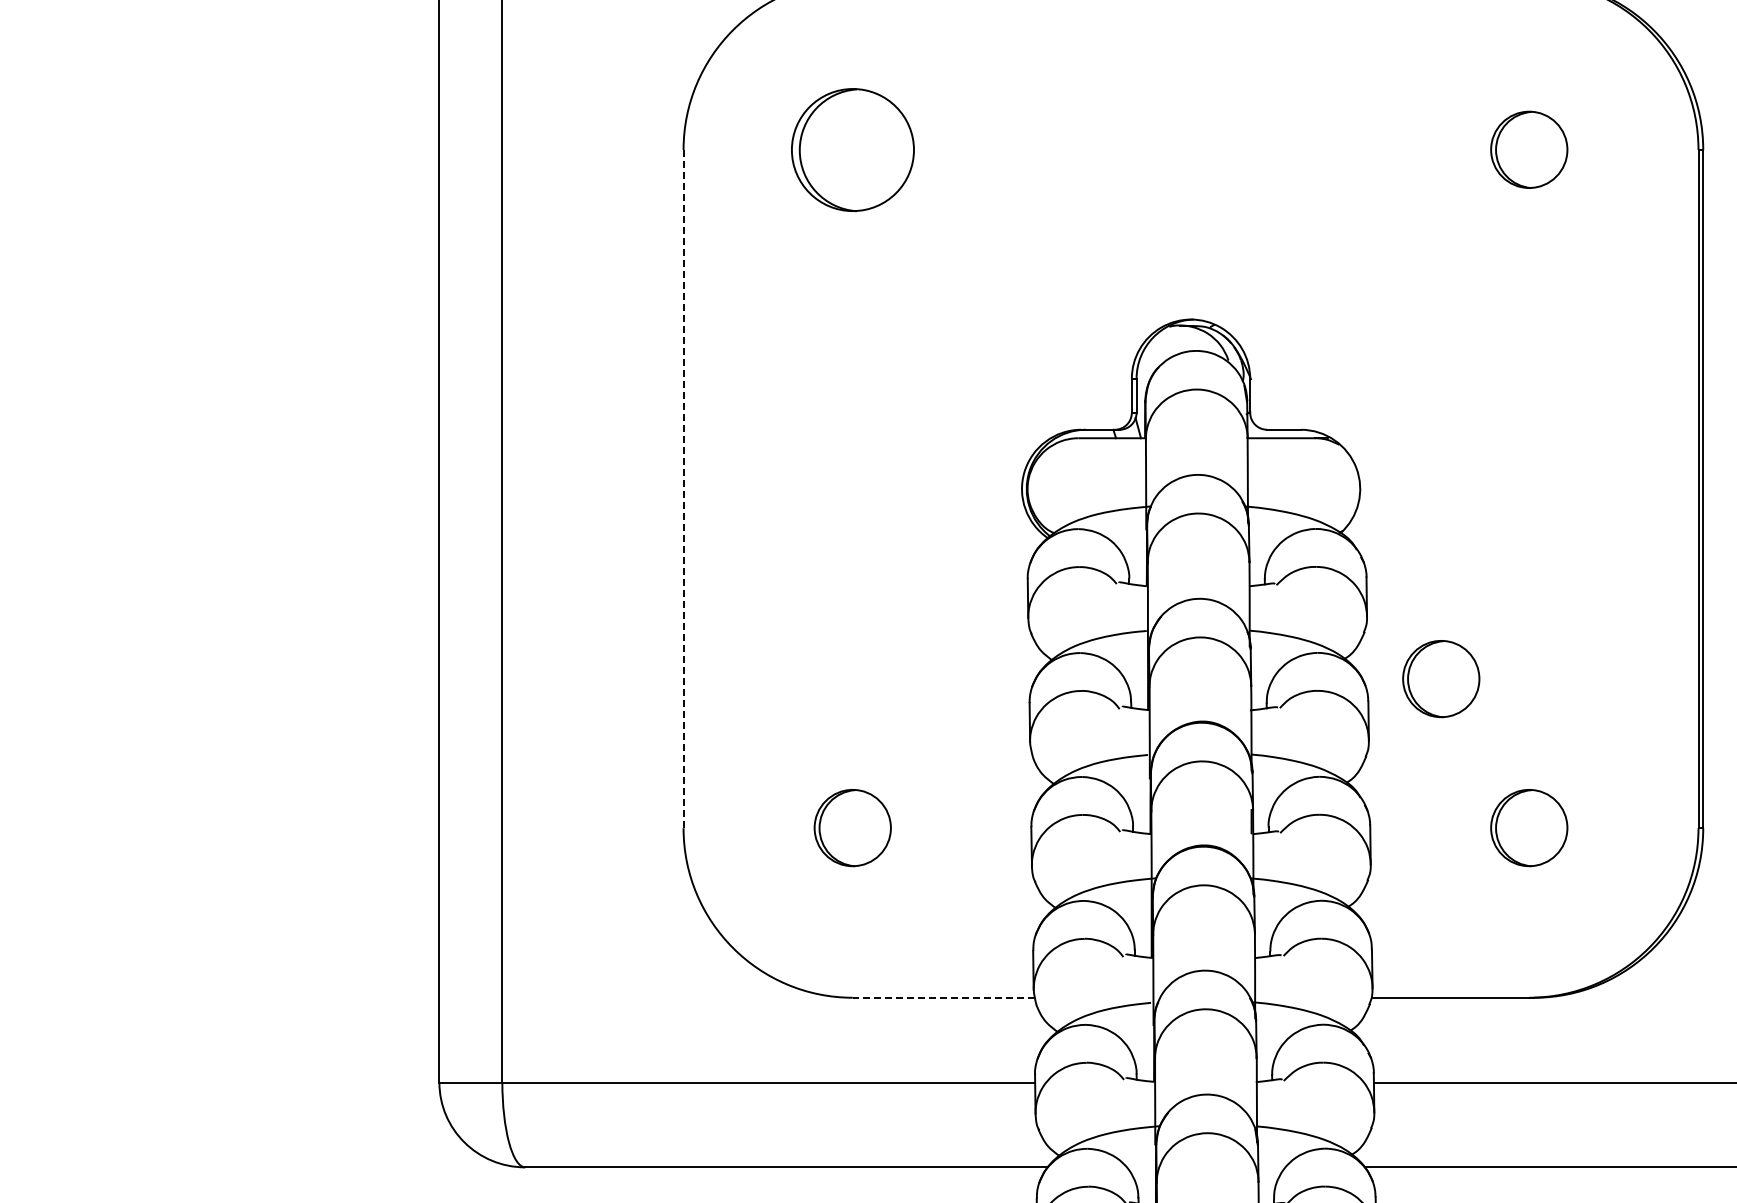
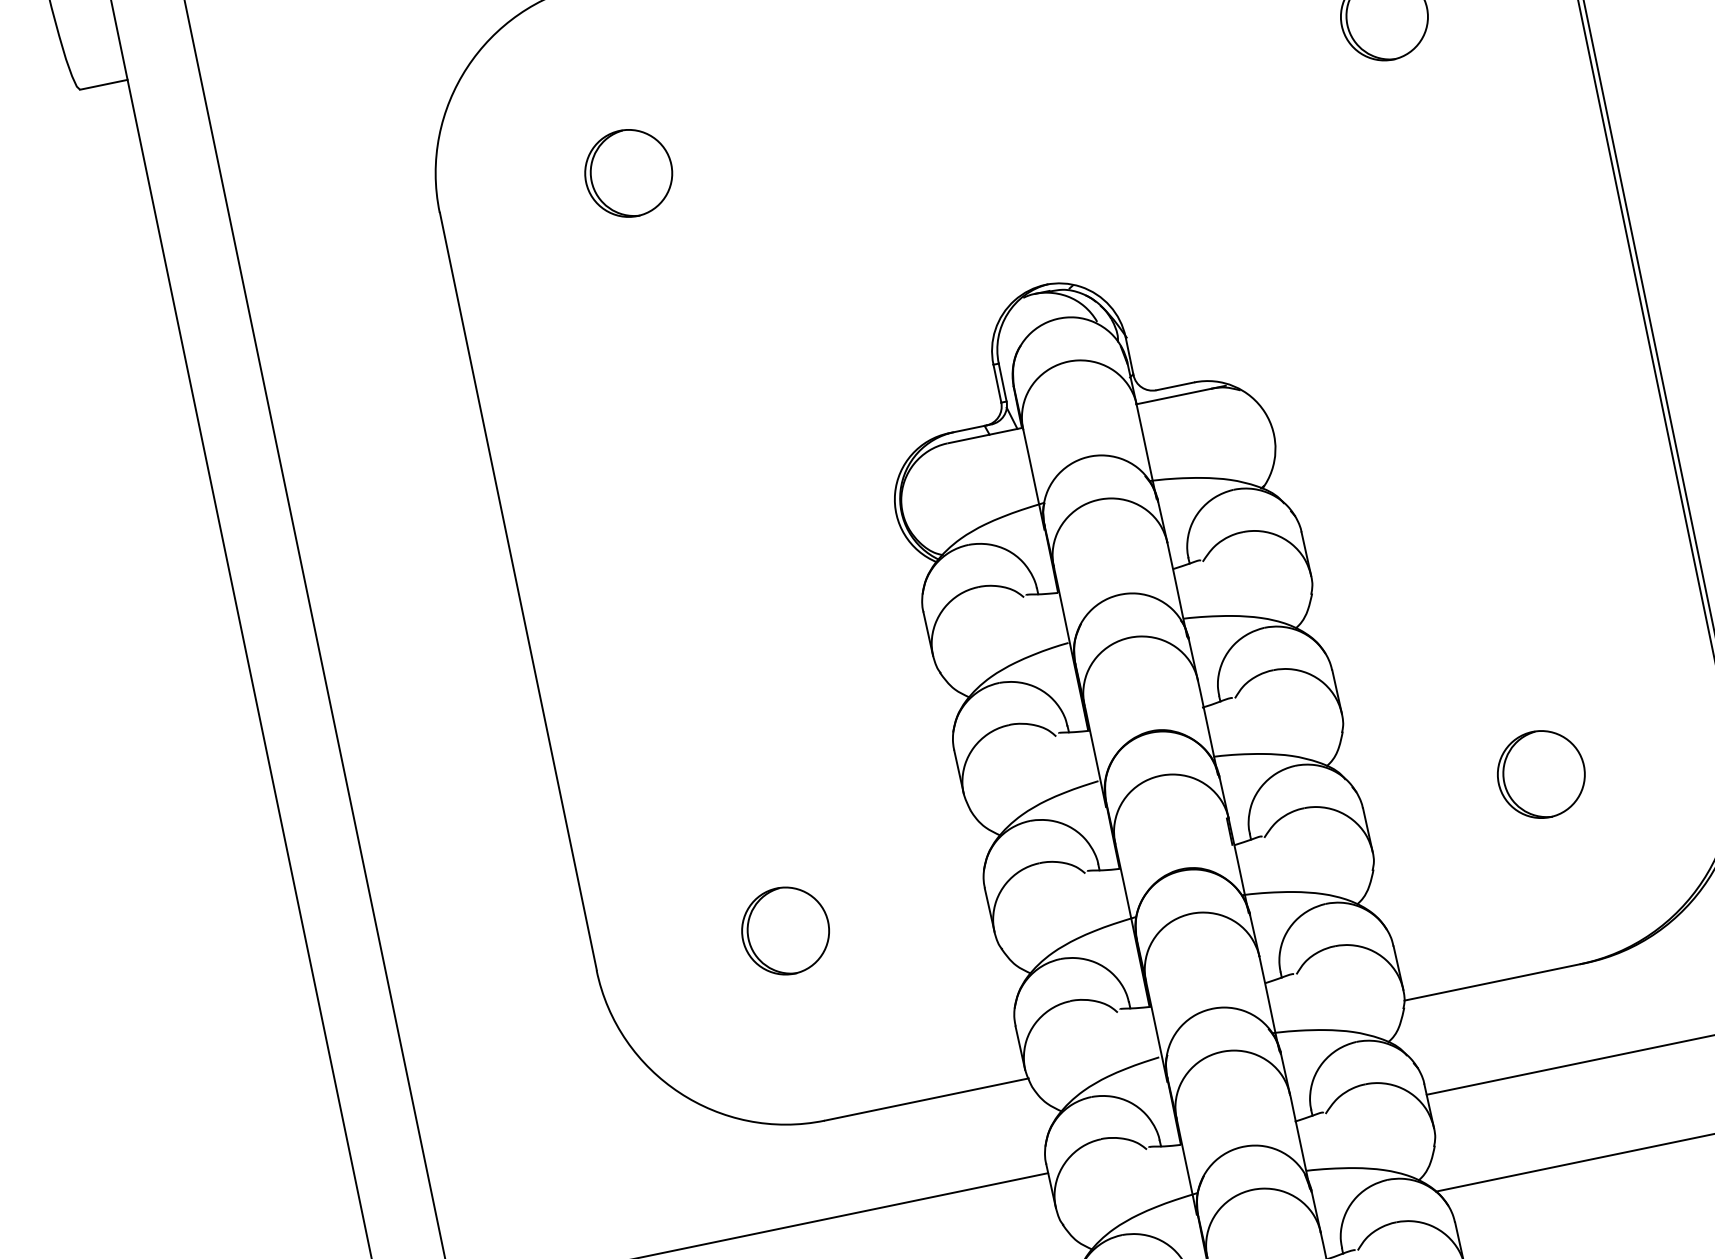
part: (852, 149) -> (628, 173), size x0.62
line: (683, 488) -> (517, 590), dashed -> solid
part: (1441, 679) -> (1408, 628), removed
line: (943, 997) -> (926, 1099), dashed -> solid

